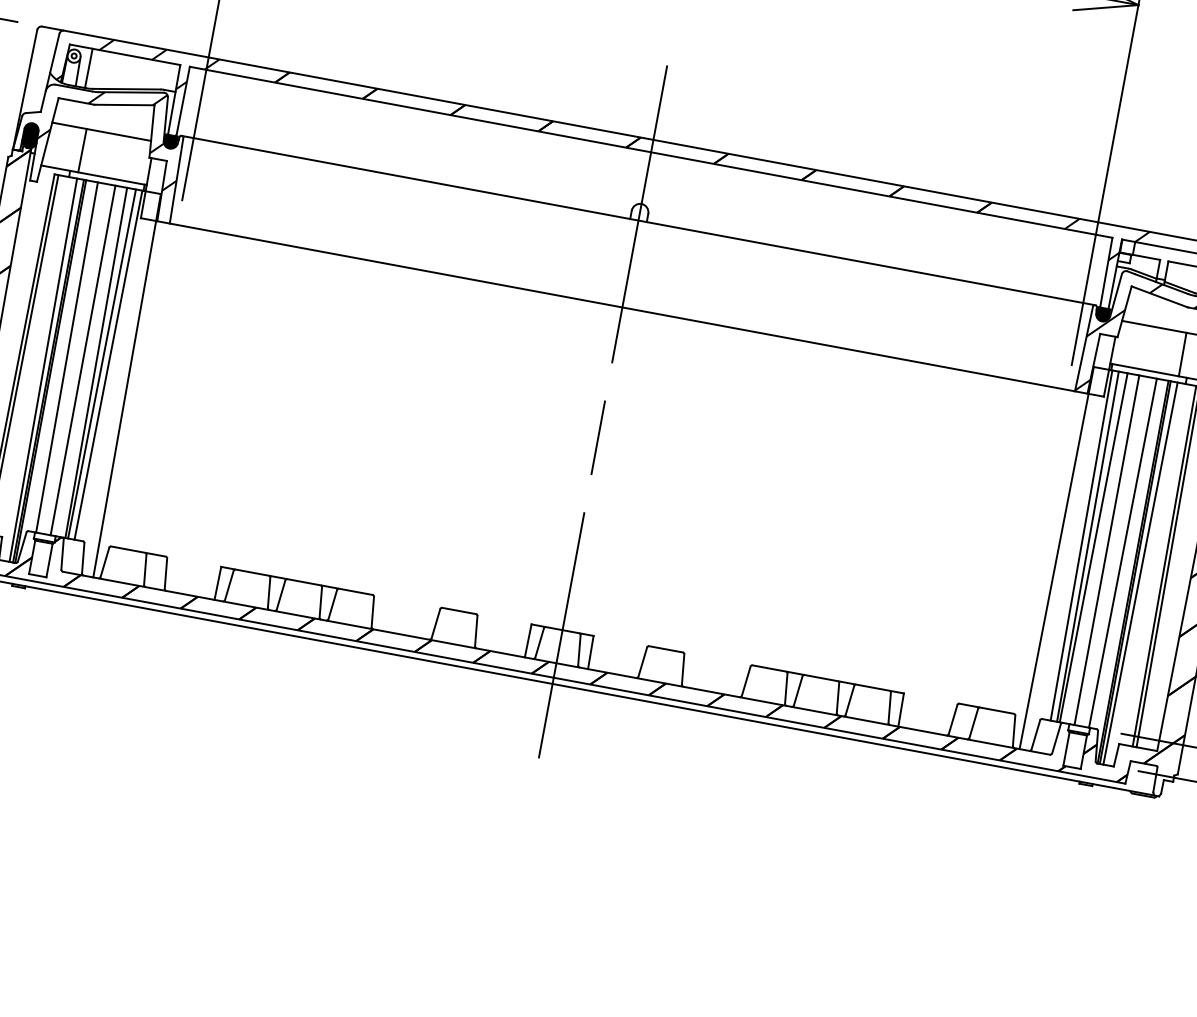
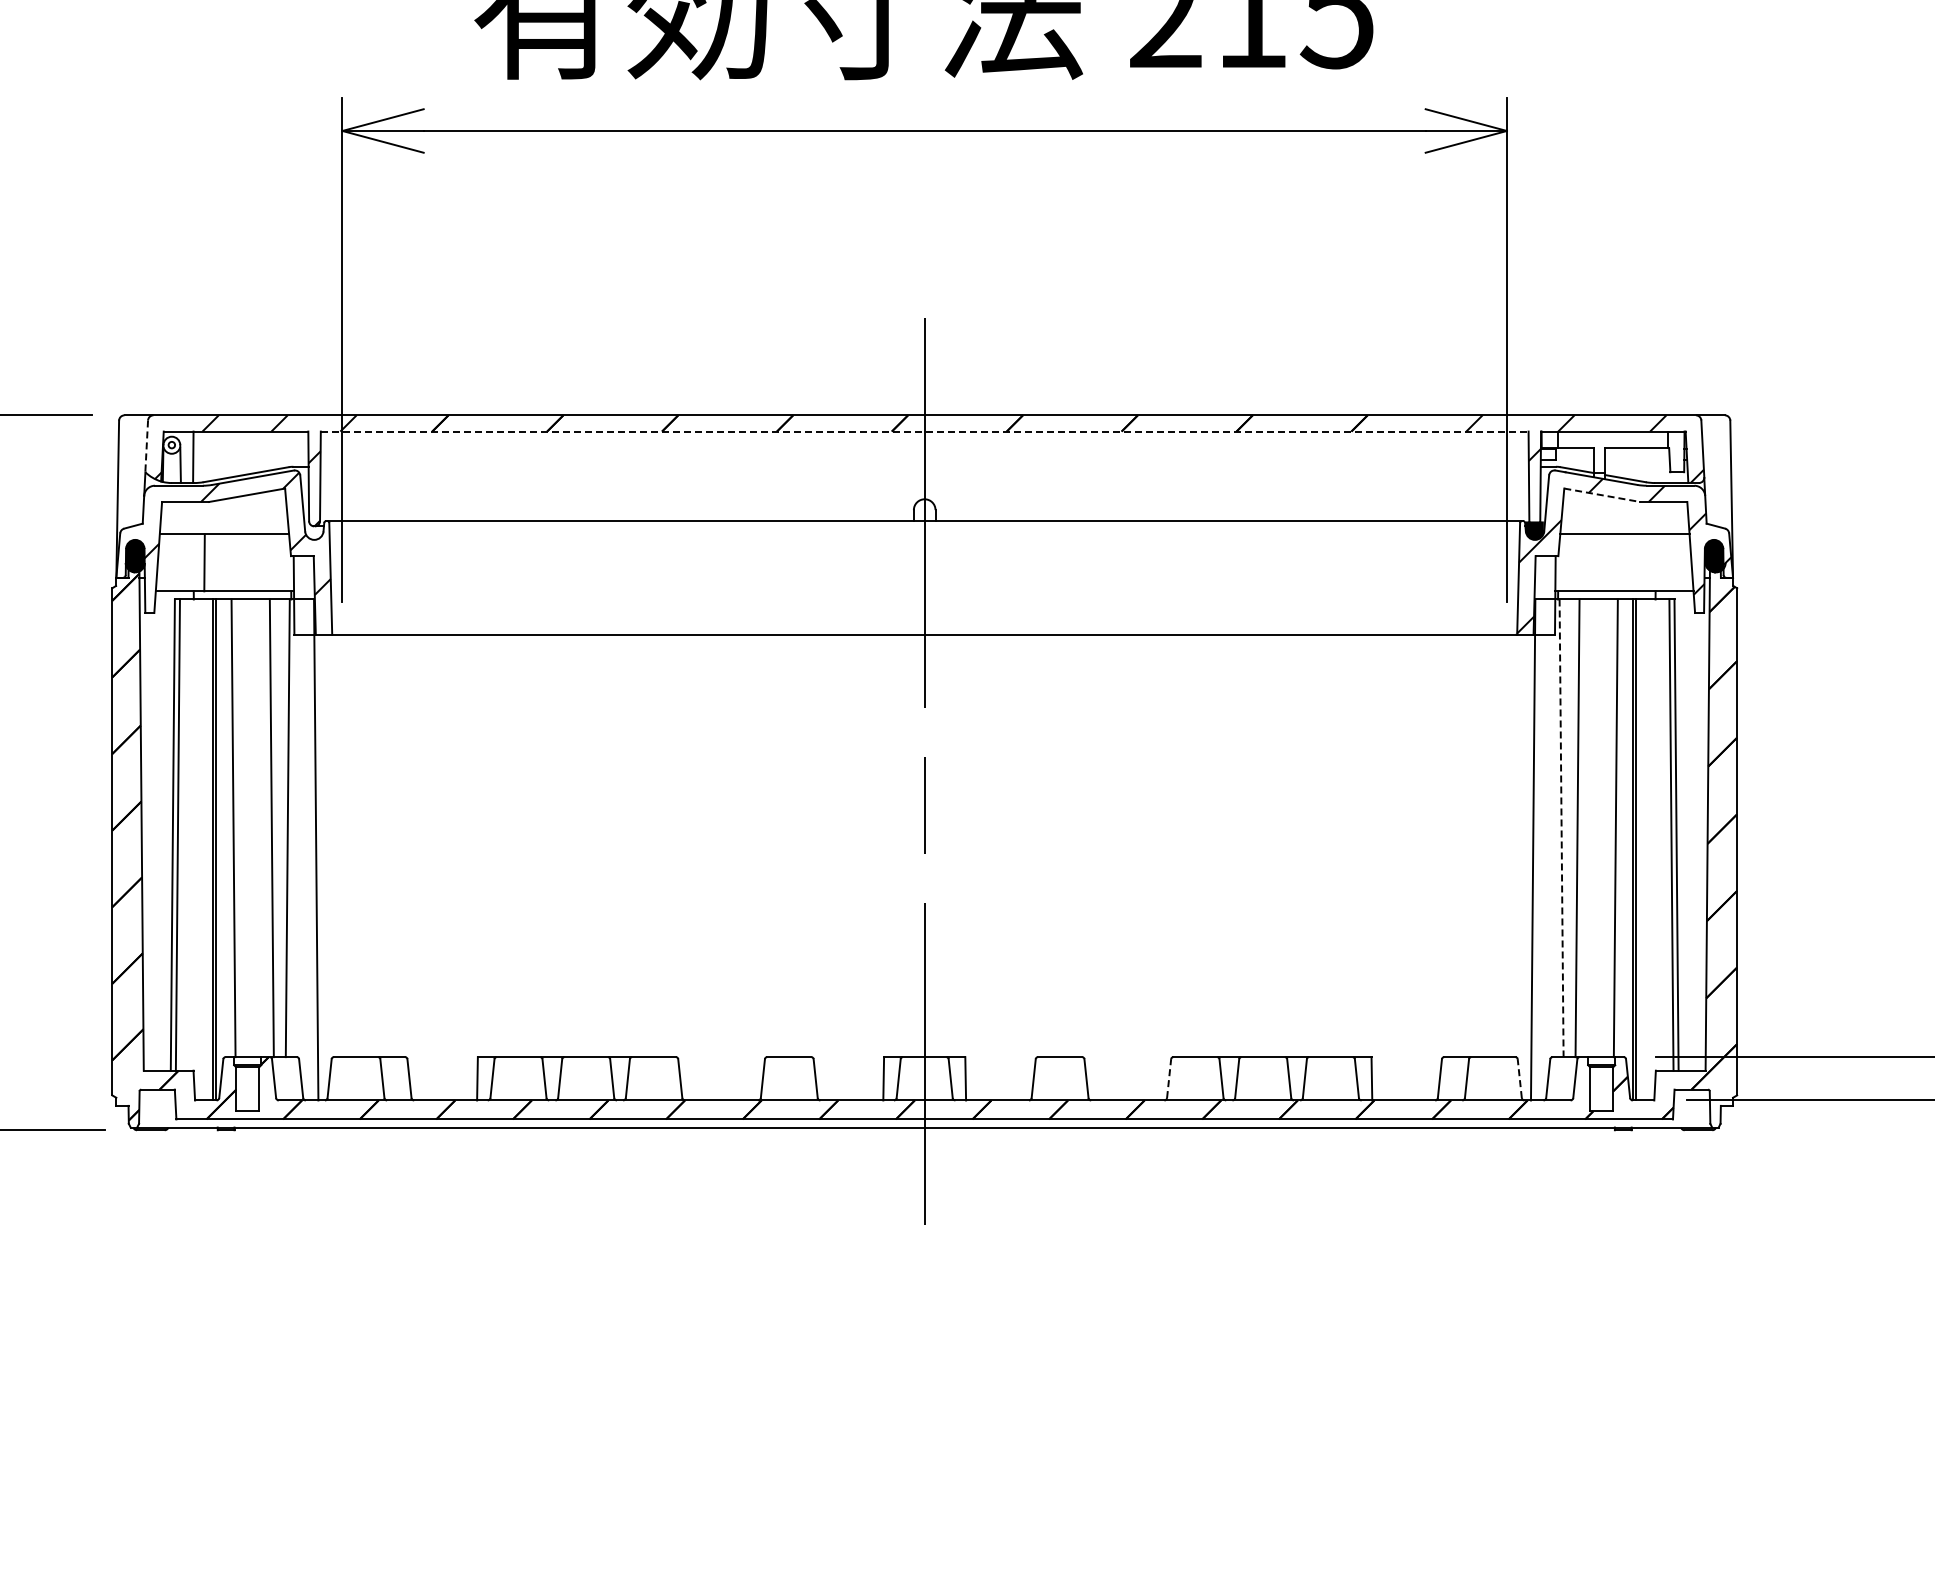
line: (54, 53) -> (146, 446), solid -> dashed
fill: (171, 141) -> (314, 530), removed
line: (651, 152) -> (924, 431), solid -> dashed
line: (1159, 297) -> (1602, 495), solid -> dashed
line: (1182, 354) -> (1644, 562), removed
line: (83, 360) -> (254, 828), removed
line: (102, 364) -> (279, 828), removed
line: (43, 369) -> (206, 849), removed
line: (1081, 545) -> (1561, 828), solid -> dashed
line: (1088, 546) -> (1570, 828), removed
line: (1106, 550) -> (1594, 828), removed
line: (1140, 573) -> (1642, 849), removed
line: (746, 681) -> (1169, 1078), solid -> dashed
line: (1013, 730) -> (1519, 1078), solid -> dashed

